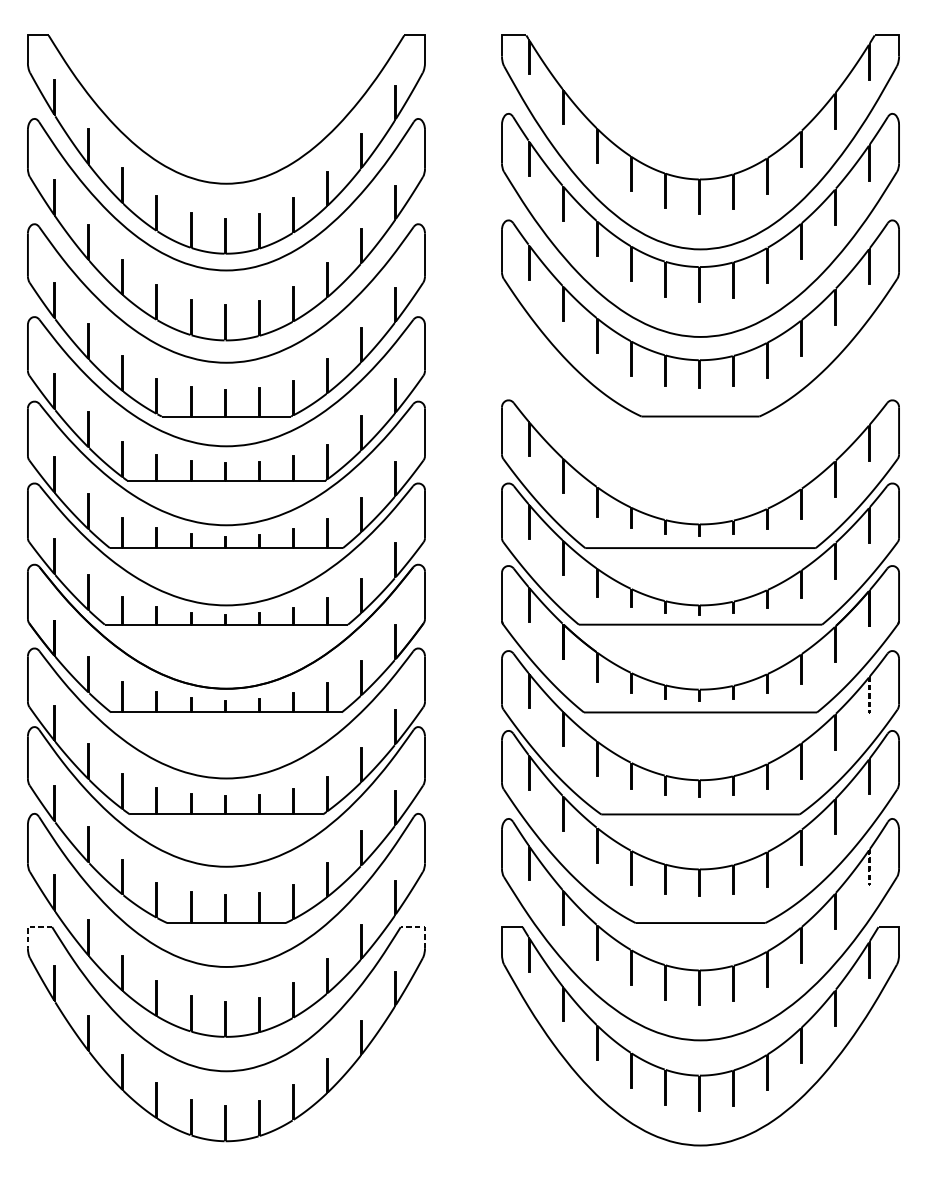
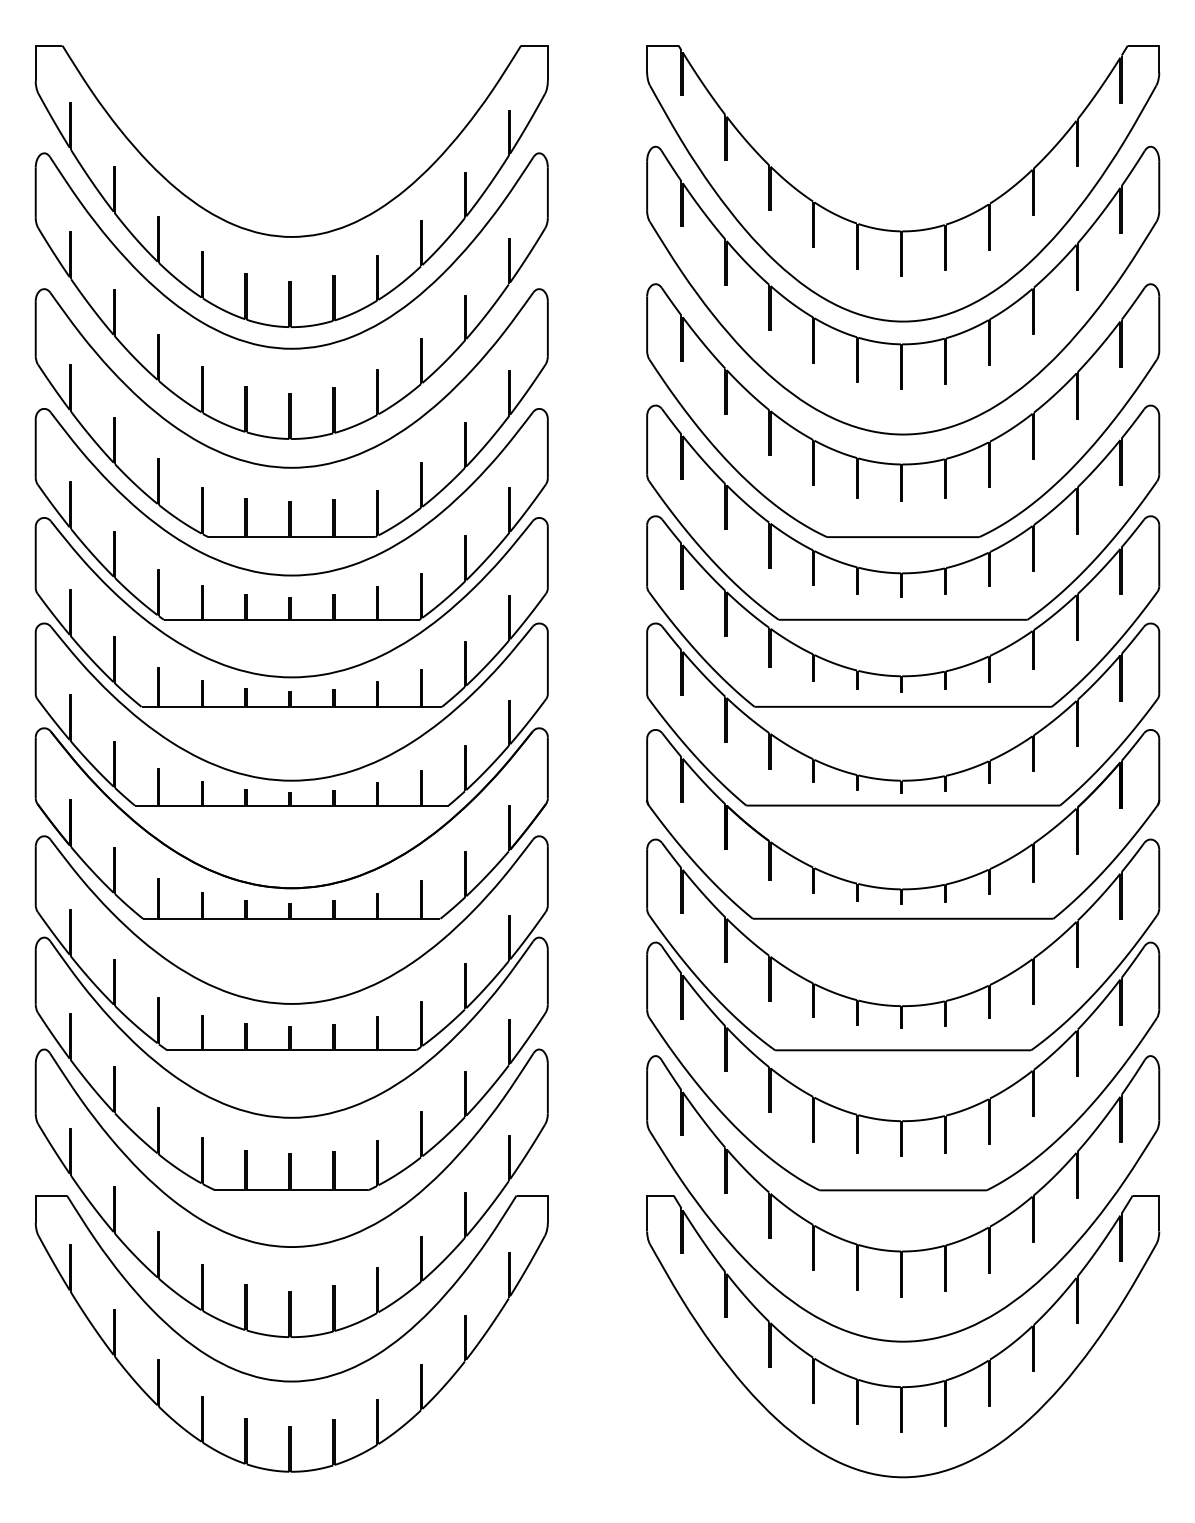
part: (700, 443) -> (903, 572), added
line: (869, 712) -> (1121, 918), dashed -> solid
line: (869, 885) -> (1121, 1141), dashed -> solid
line: (28, 927) -> (36, 1195), dashed -> solid
line: (423, 927) -> (545, 1195), dashed -> solid

